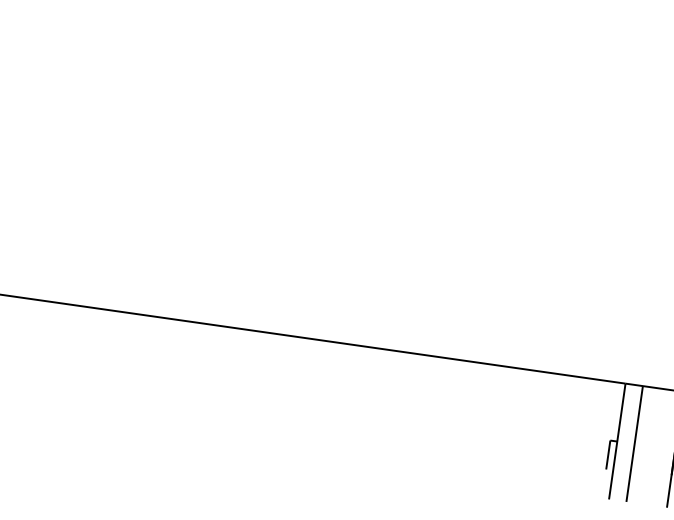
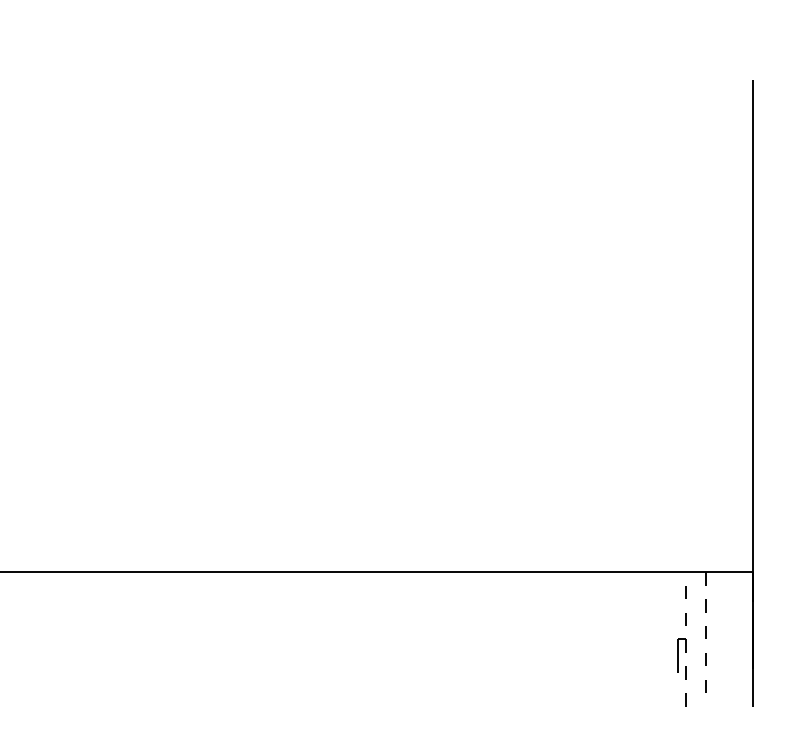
line: (617, 440) -> (685, 638), solid -> dashed
line: (634, 443) -> (705, 639), solid -> dashed

